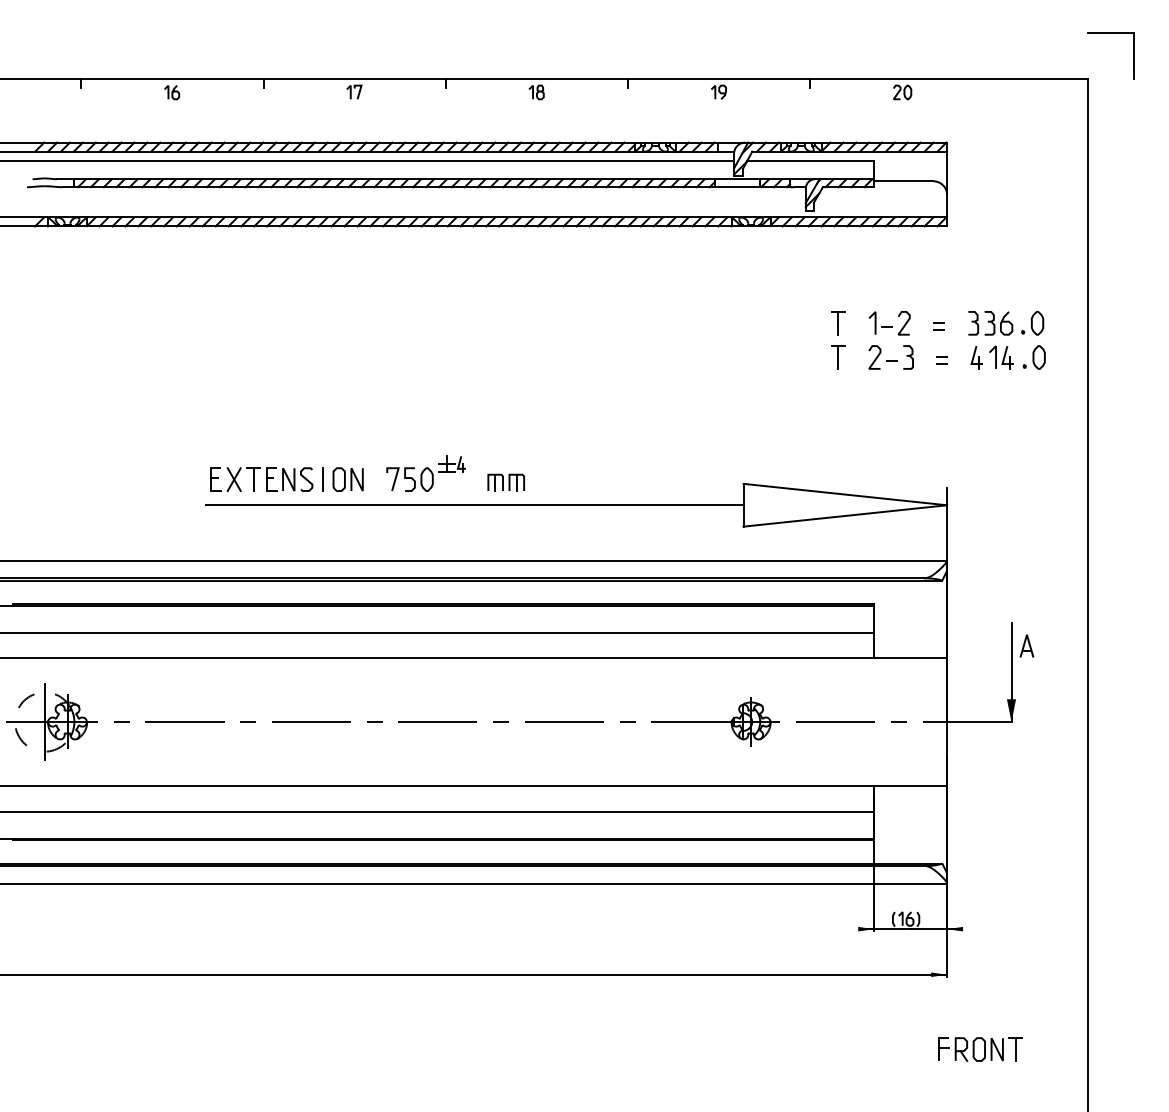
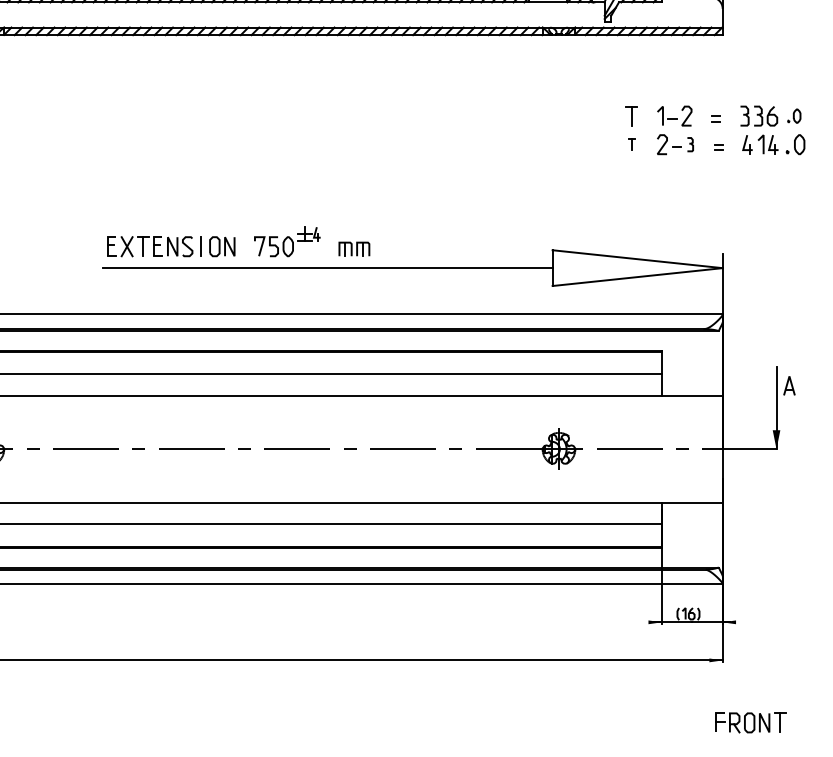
part: (1032, 323) -> (794, 116), size x0.7
part: (838, 357) -> (631, 144), size x0.6
part: (908, 357) -> (690, 144), size x0.7

